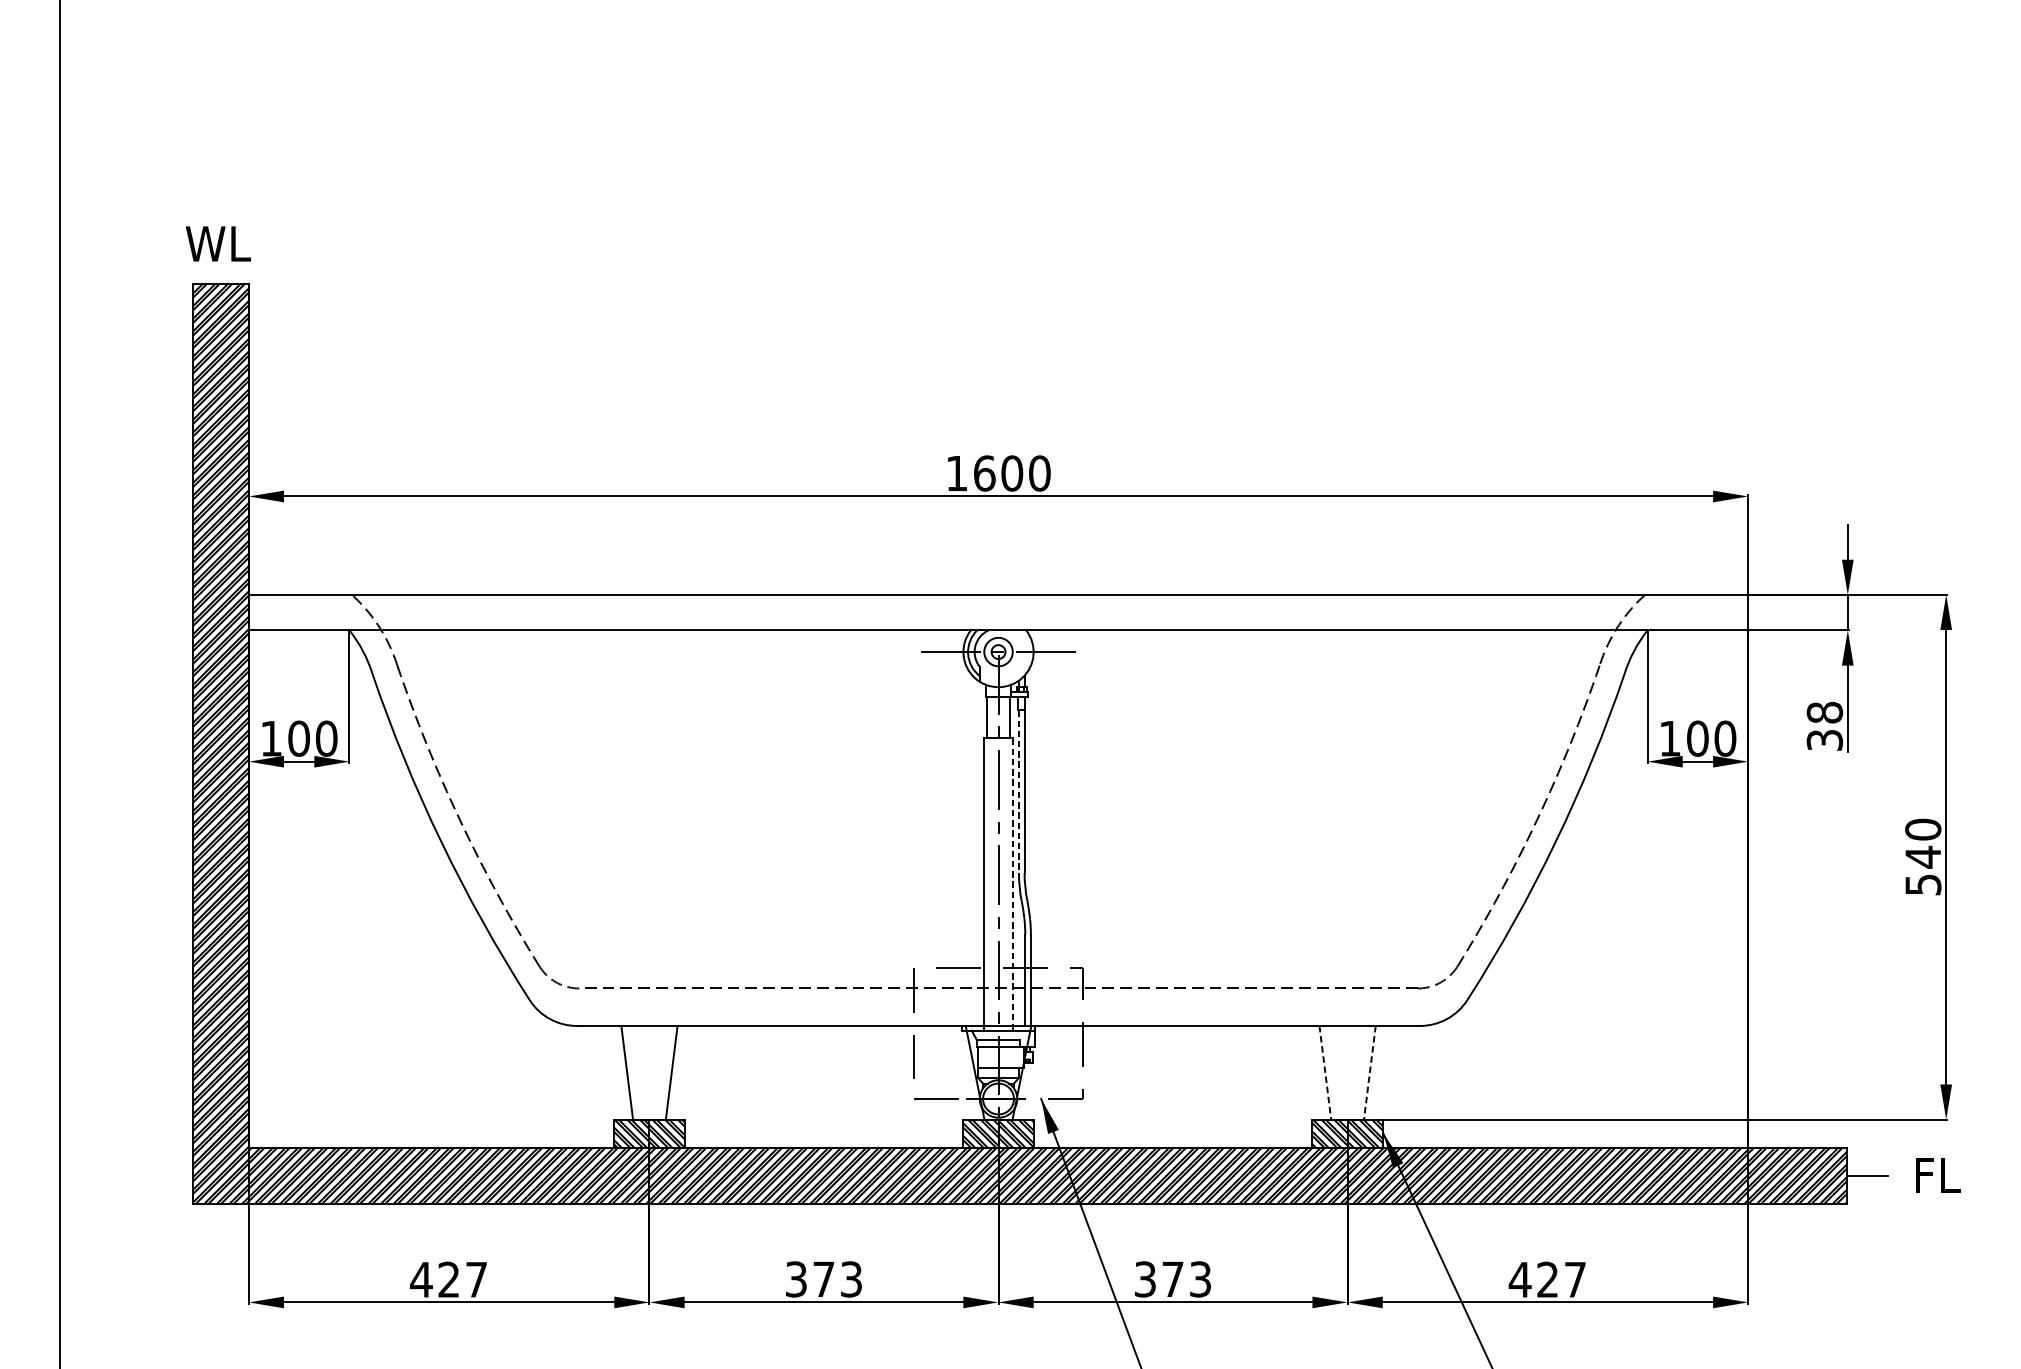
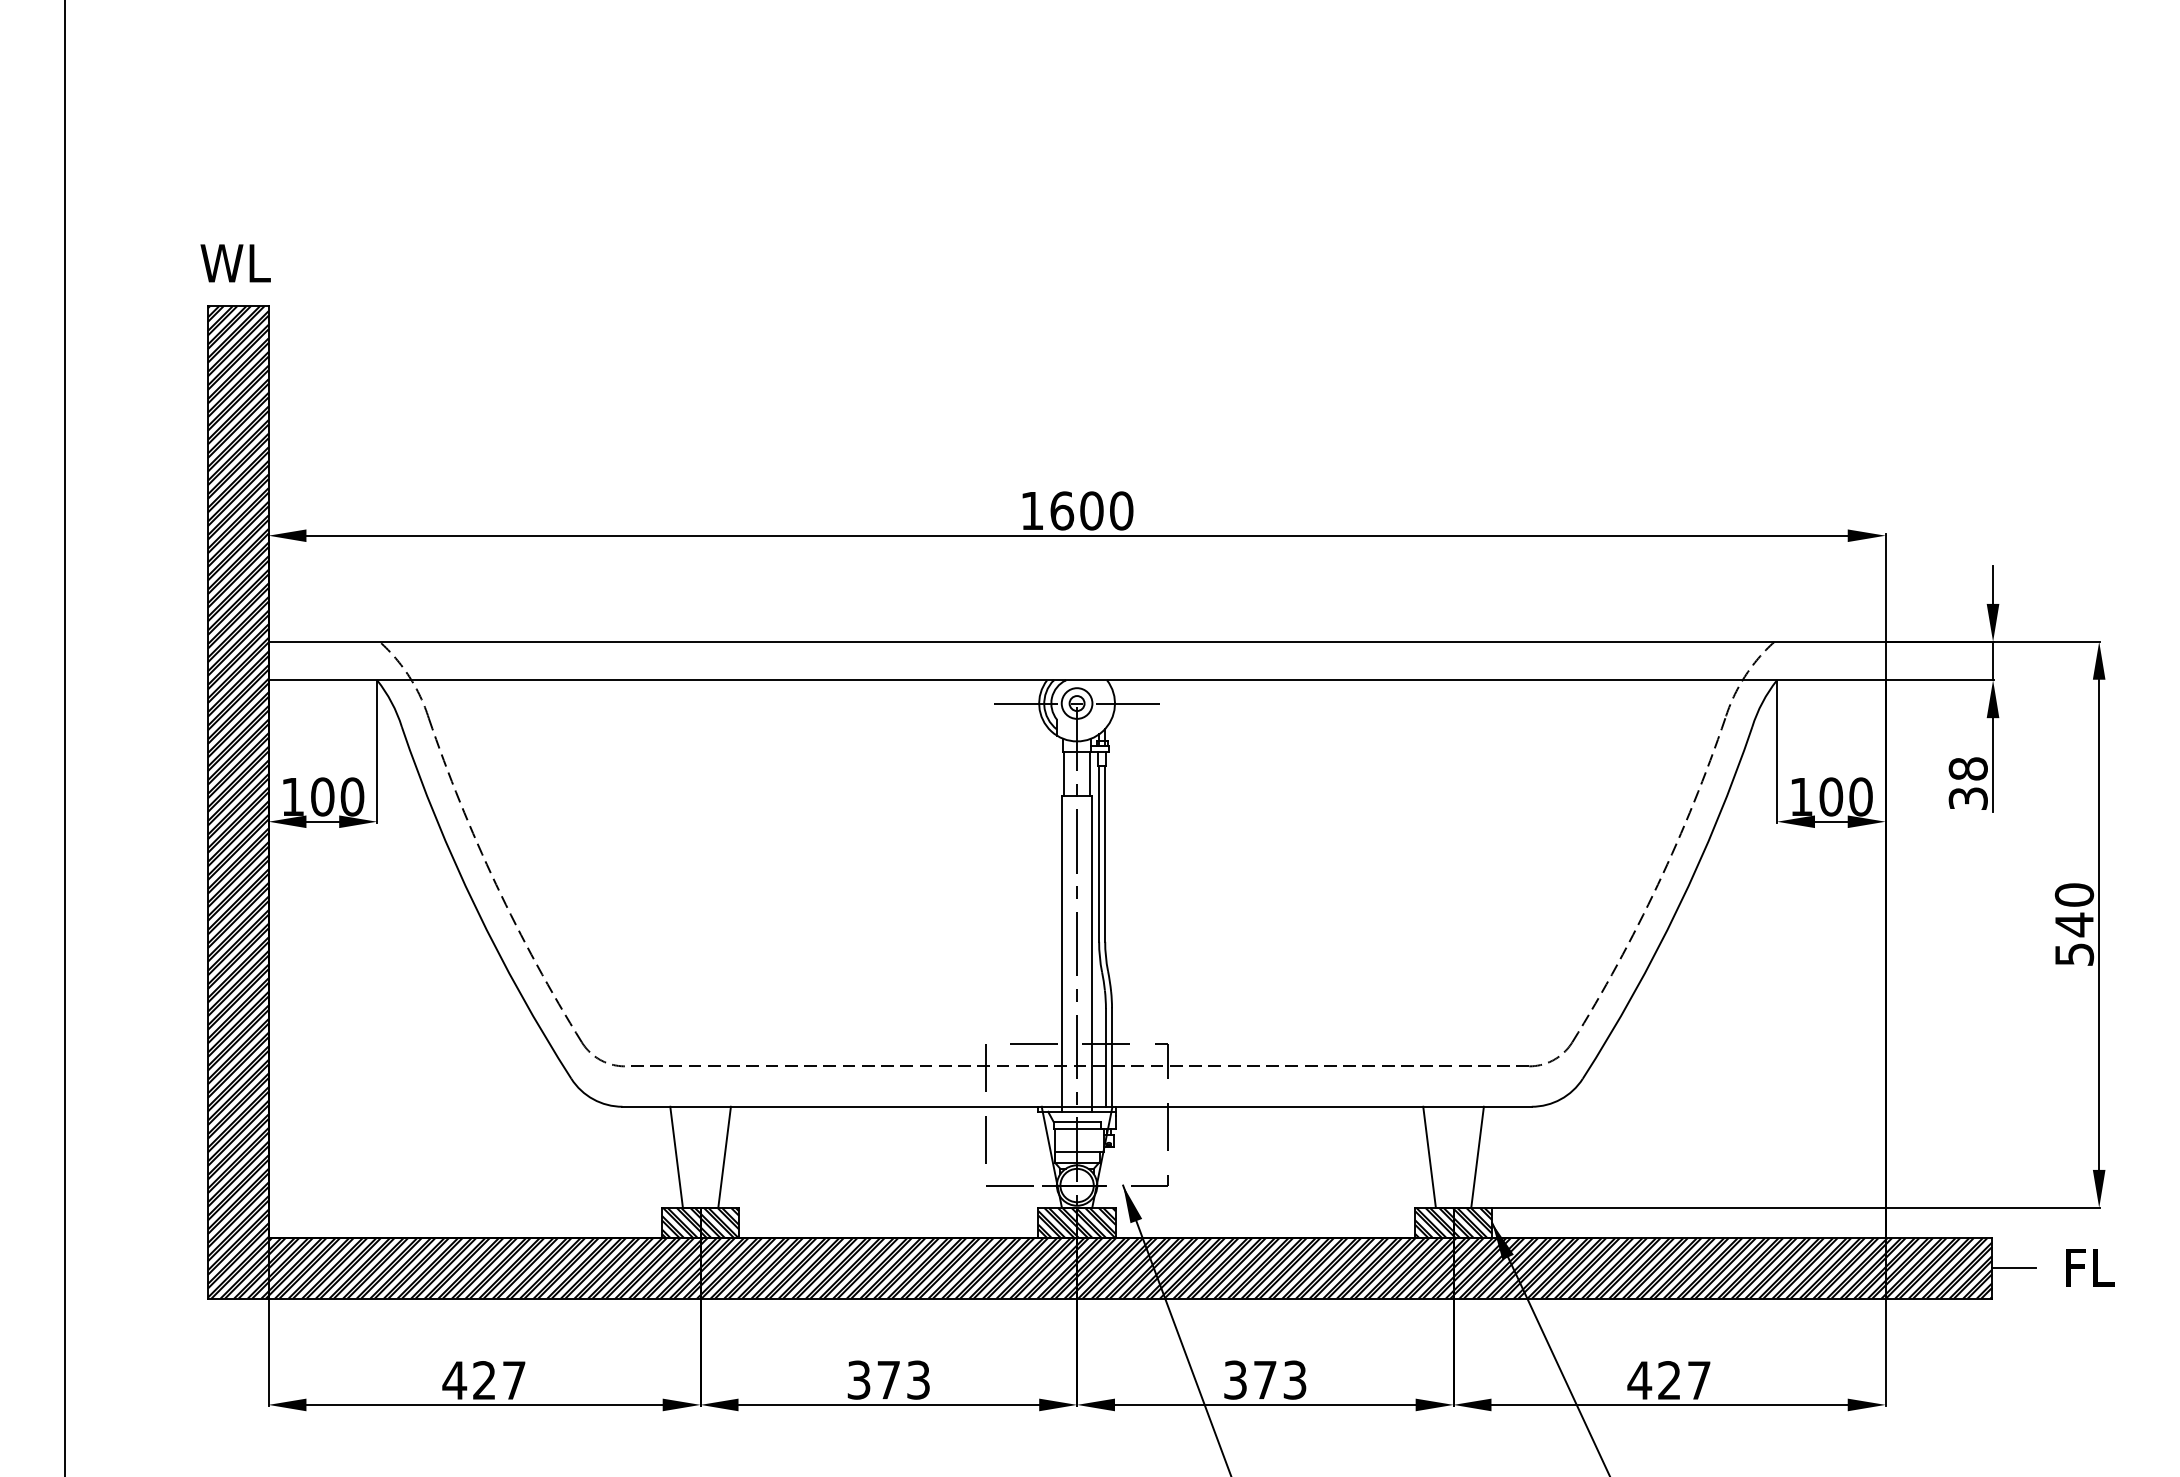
line: (1019, 792) -> (1099, 854), dashed -> solid
line: (1012, 883) -> (1092, 953), dashed -> solid
line: (1325, 1072) -> (1429, 1157), dashed -> solid
line: (1369, 1072) -> (1477, 1157), dashed -> solid

